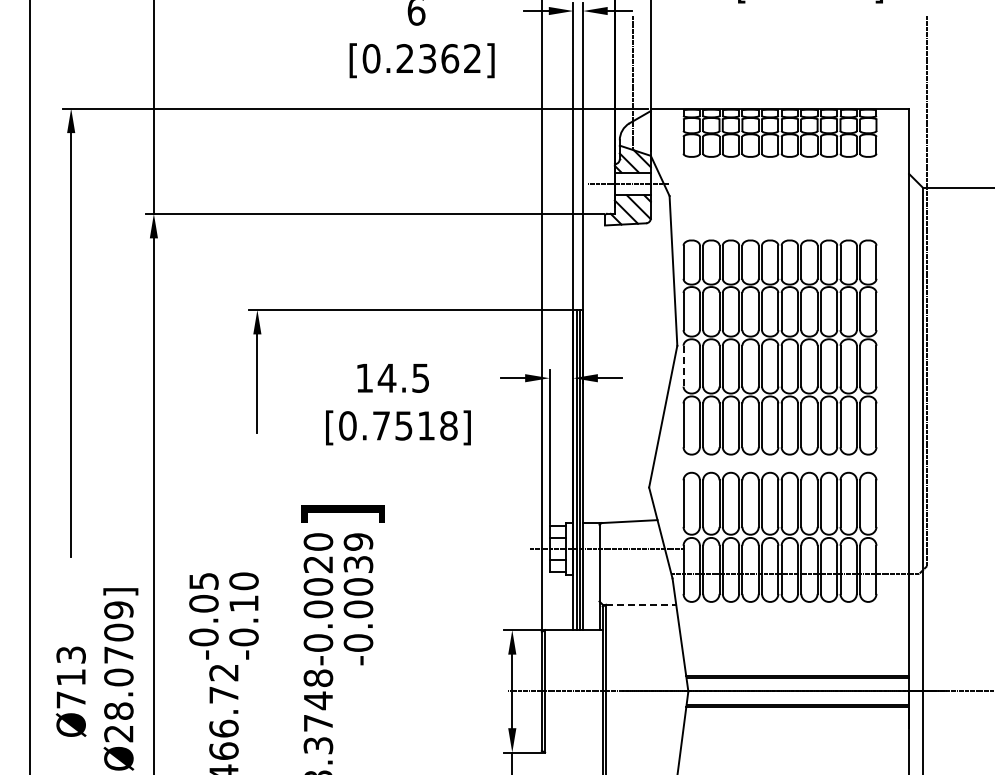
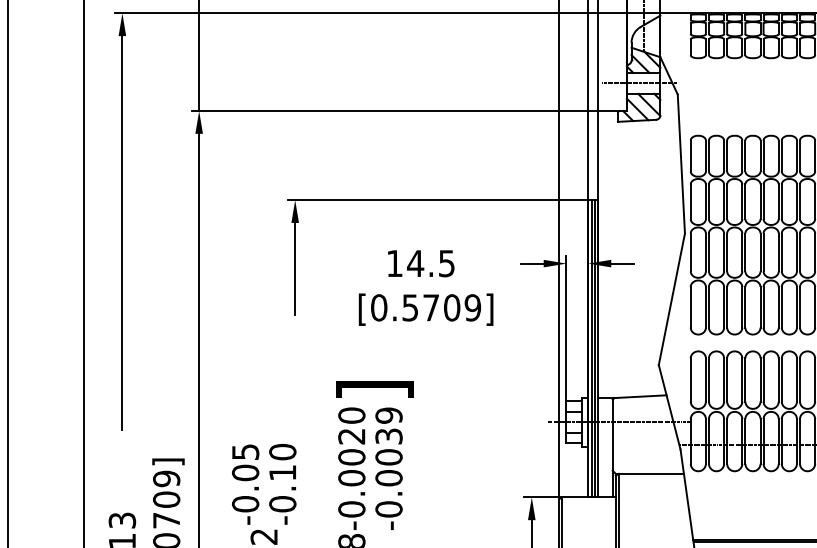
line: (683, 366) -> (690, 252), dashed -> solid
text: (415, 425) -> (441, 307), [0.7518] -> [0.5709]
line: (641, 604) -> (651, 473), dashed -> solid

